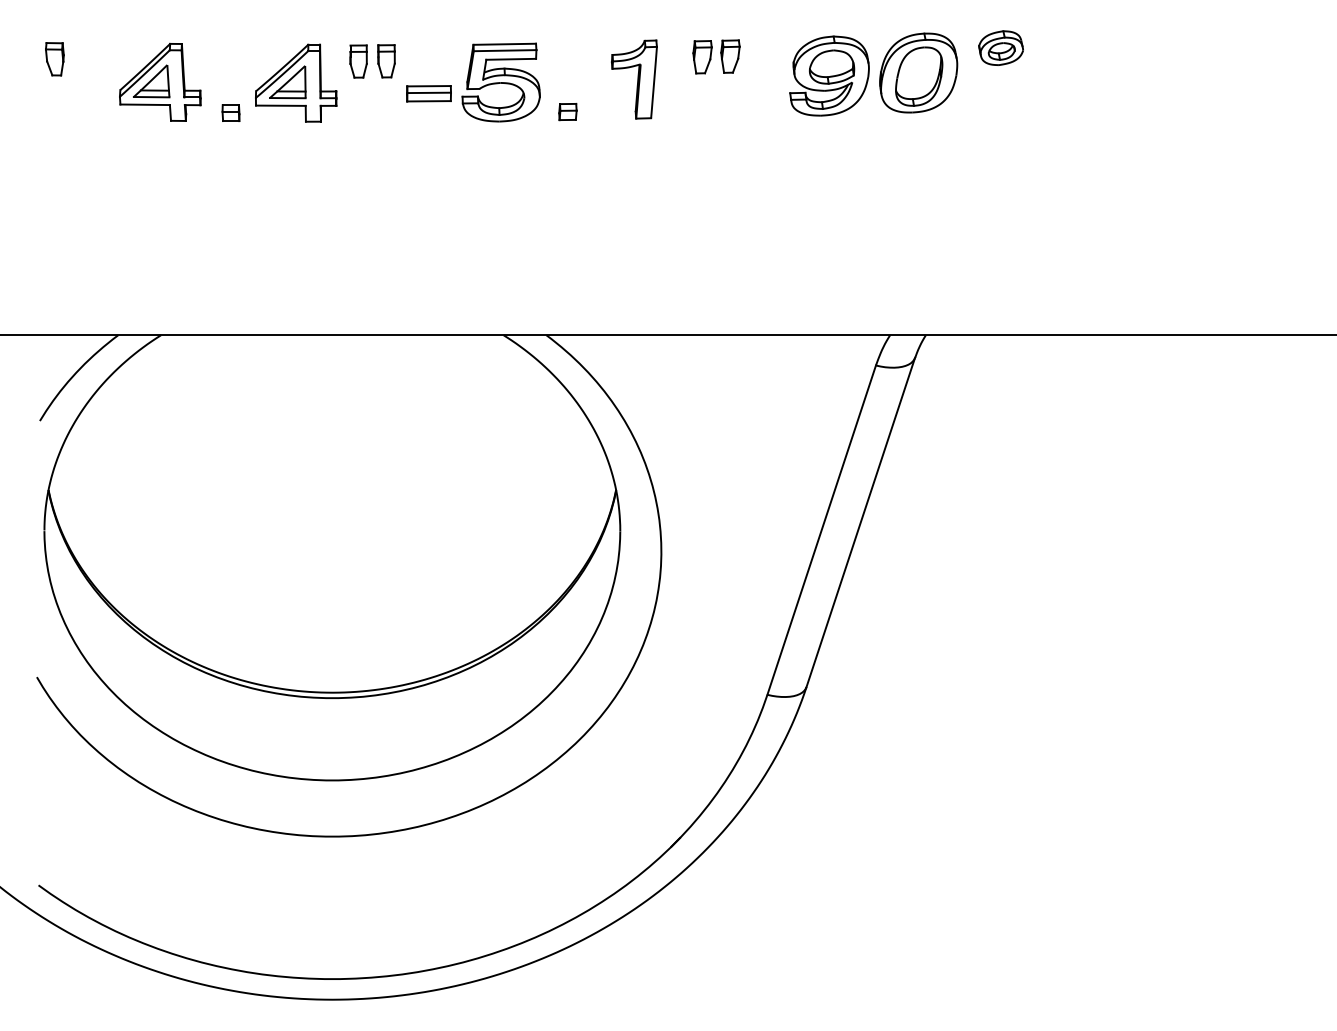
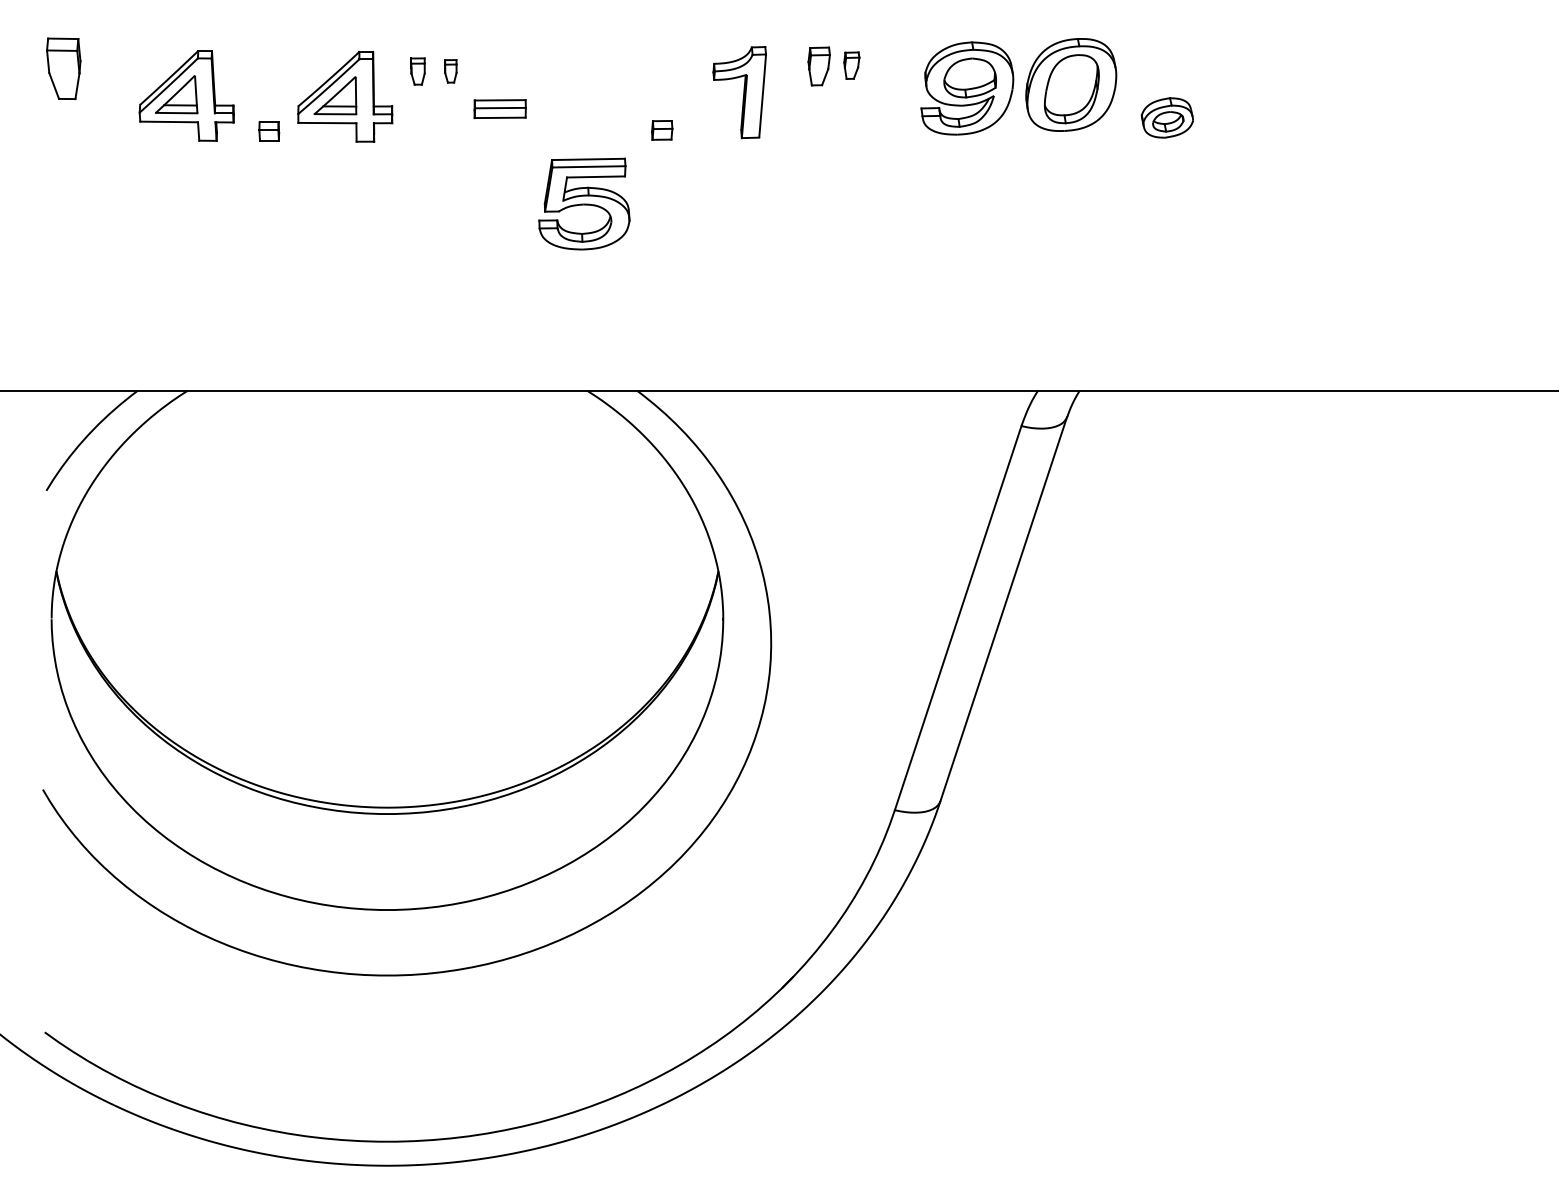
part: (1000, 47) -> (1166, 117), moved
part: (730, 56) -> (851, 65), size x0.7
part: (54, 58) -> (63, 68), size x1.6
part: (358, 61) -> (417, 71), size x0.7
part: (386, 61) -> (450, 71), size x0.6
part: (501, 82) -> (584, 203), moved

